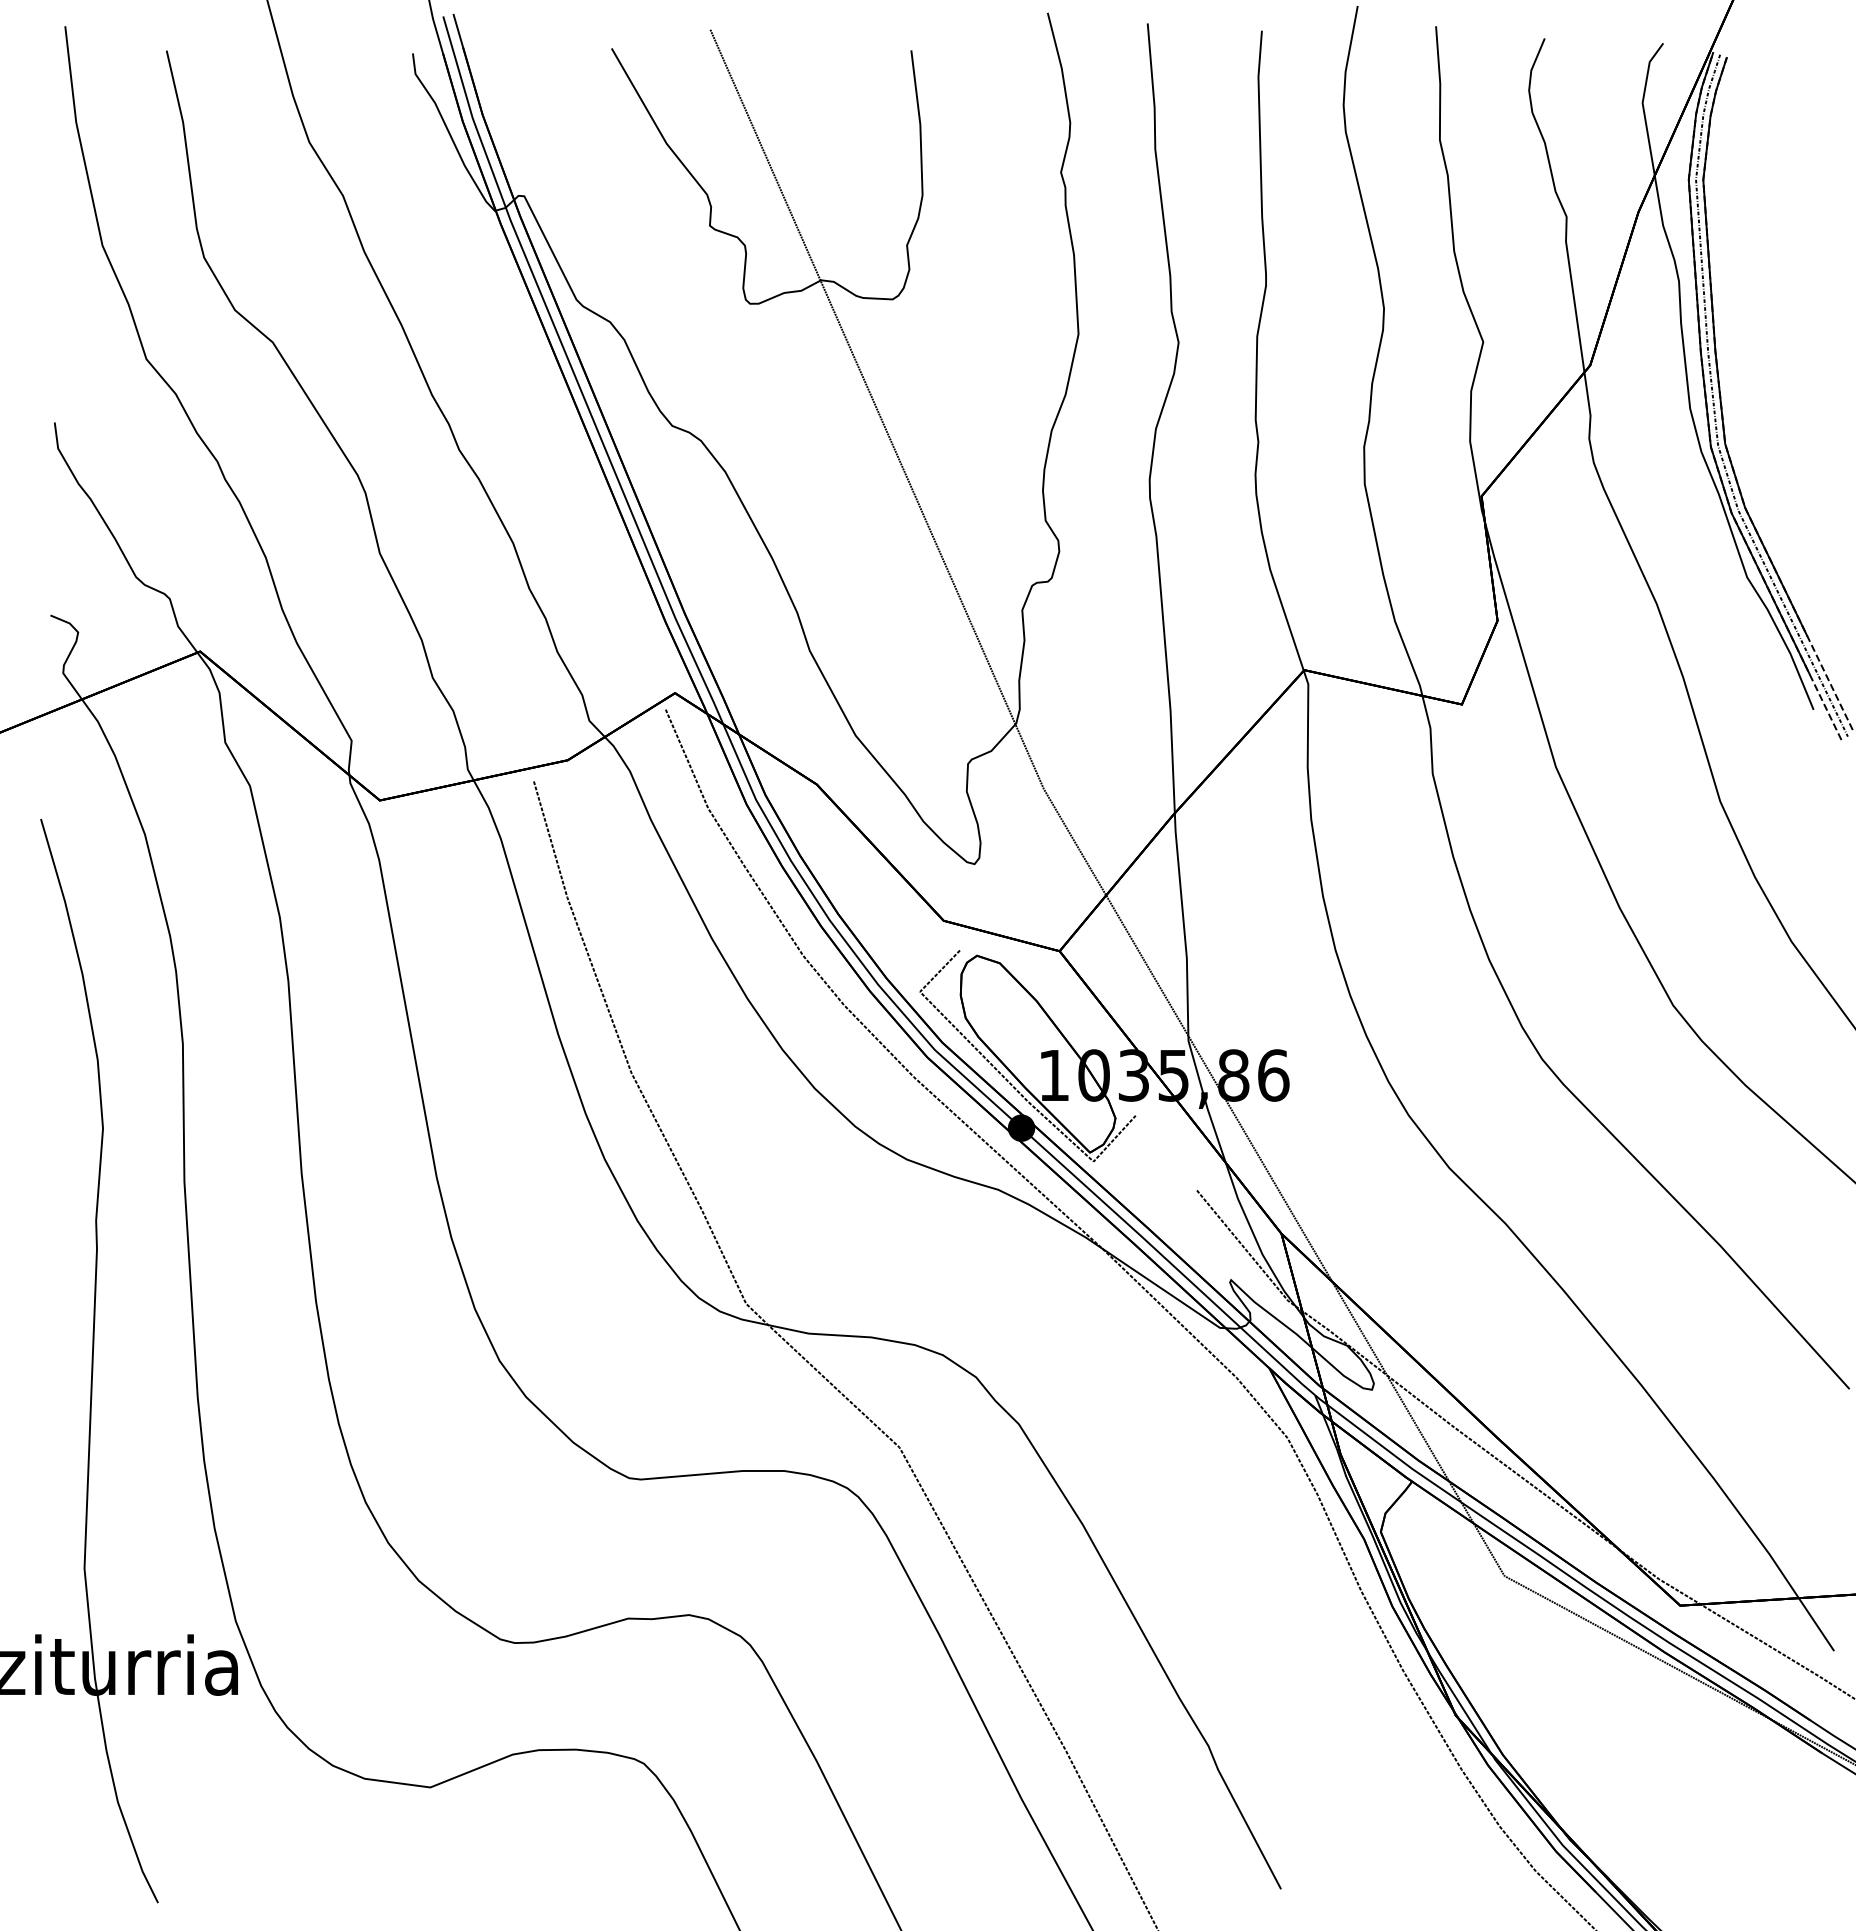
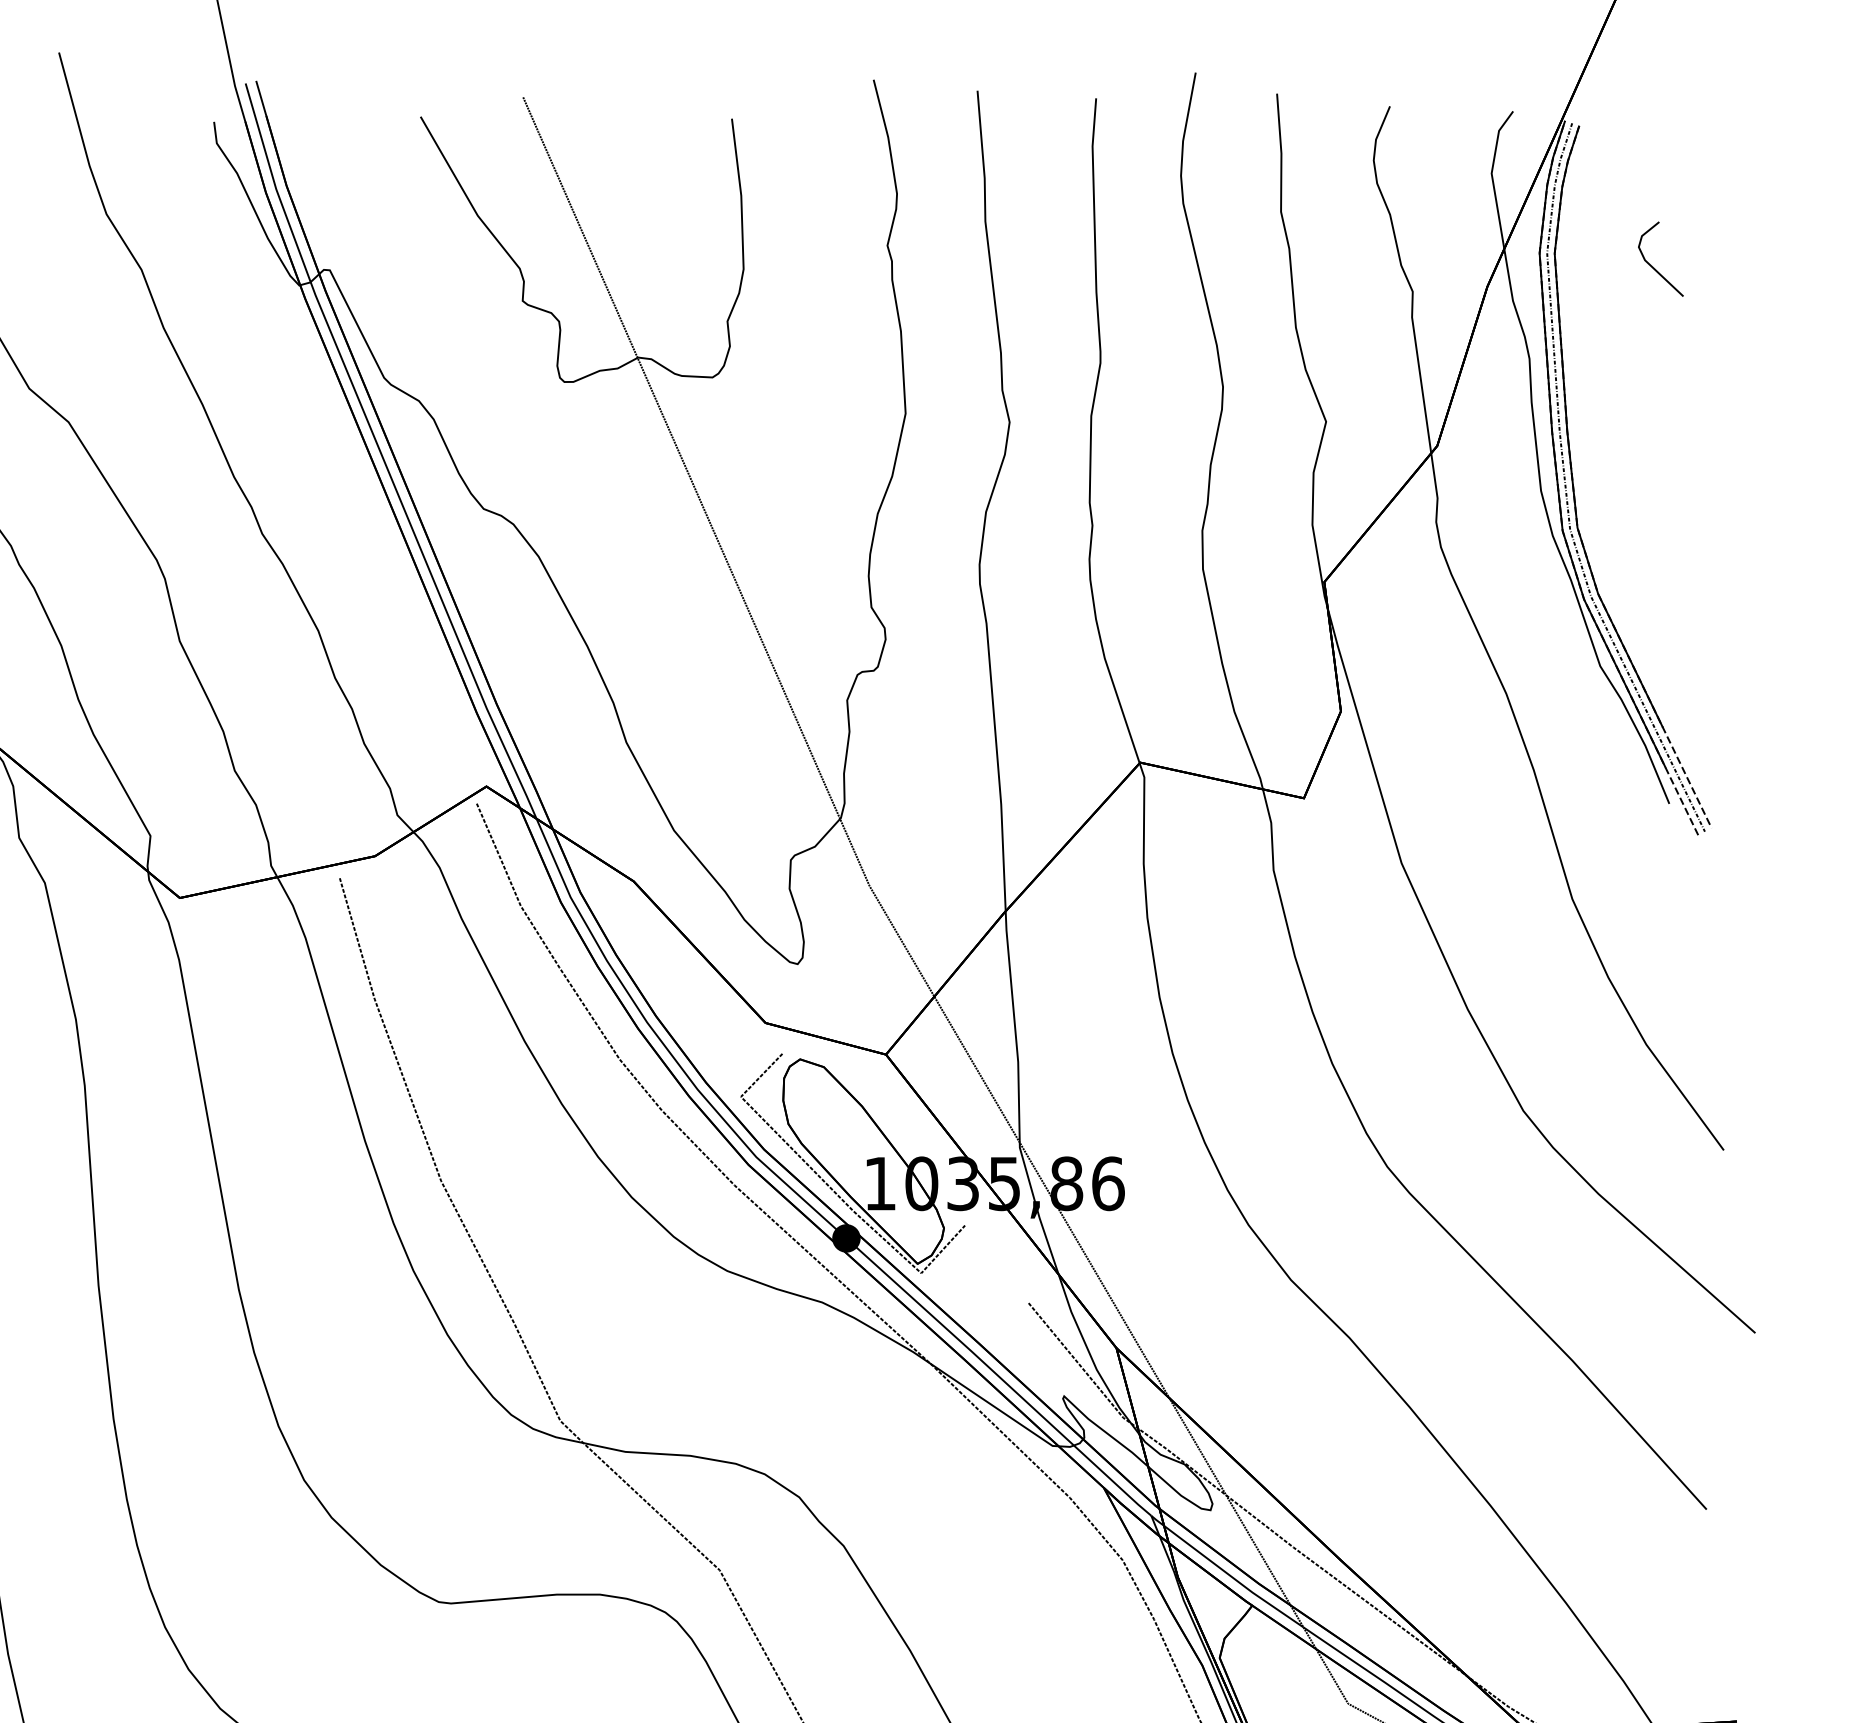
part: (1800, 194) -> (1655, 268), added

